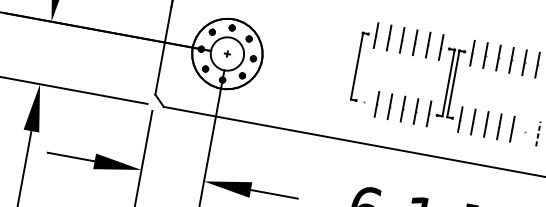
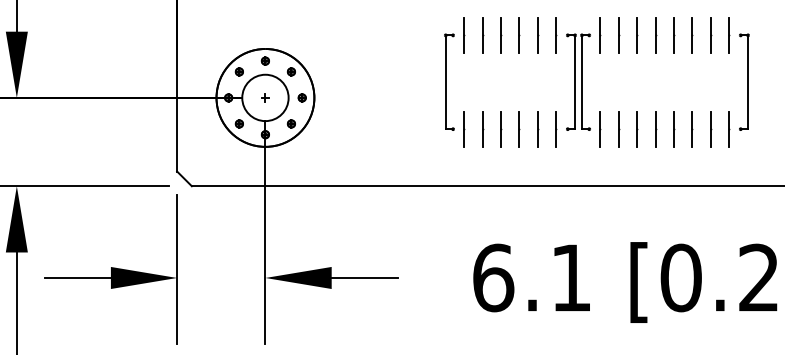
line: (364, 101) -> (464, 128), added
line: (525, 131) -> (692, 128), added
line: (538, 133) -> (710, 128), dashed -> solid

